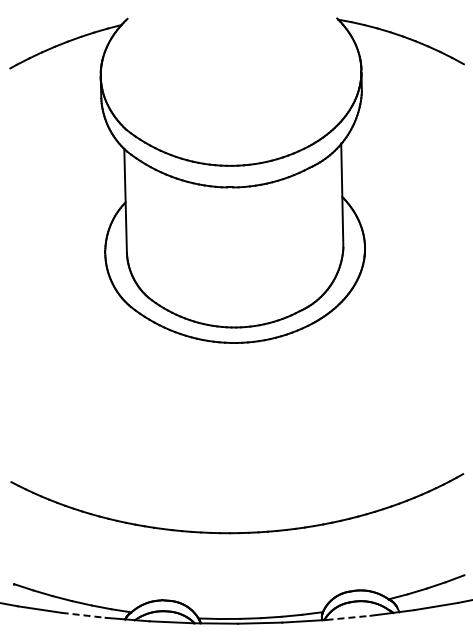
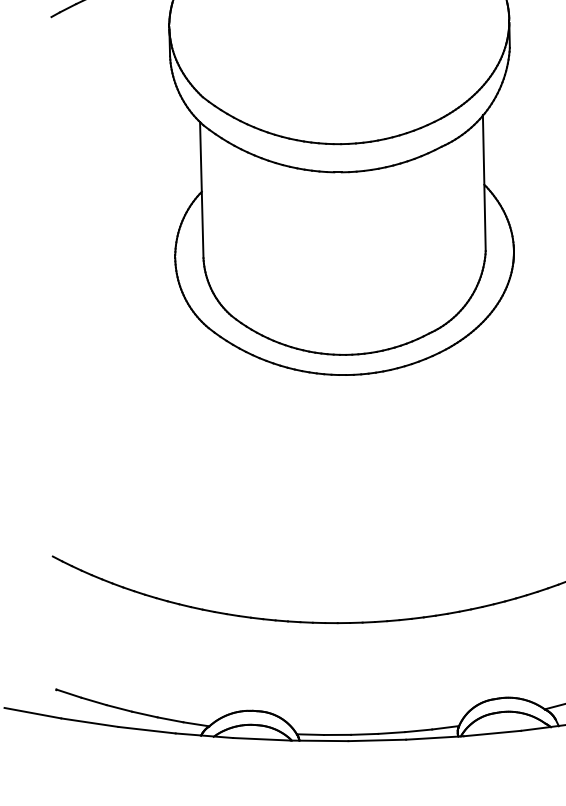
line: (84, 615) -> (148, 730), dashed -> solid
line: (349, 617) -> (493, 733), dashed -> solid

